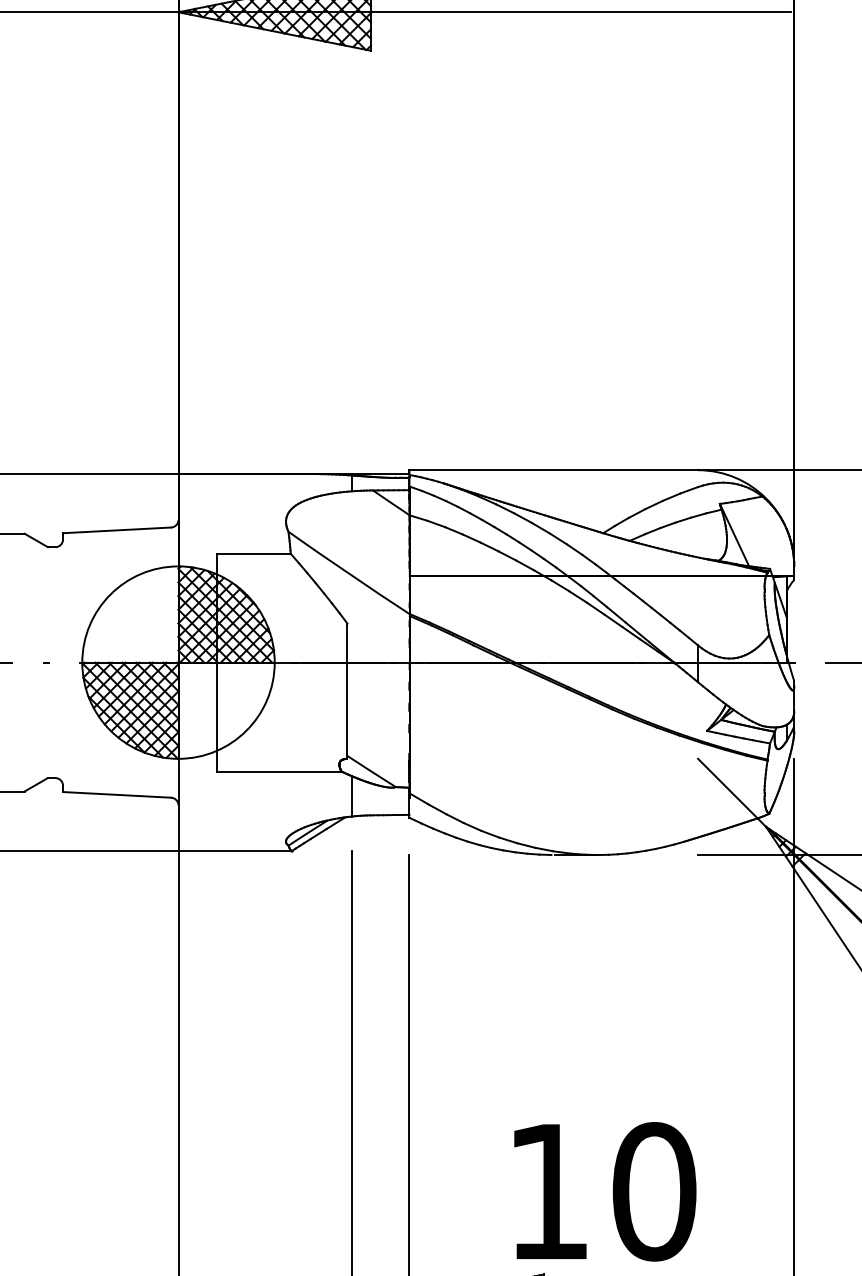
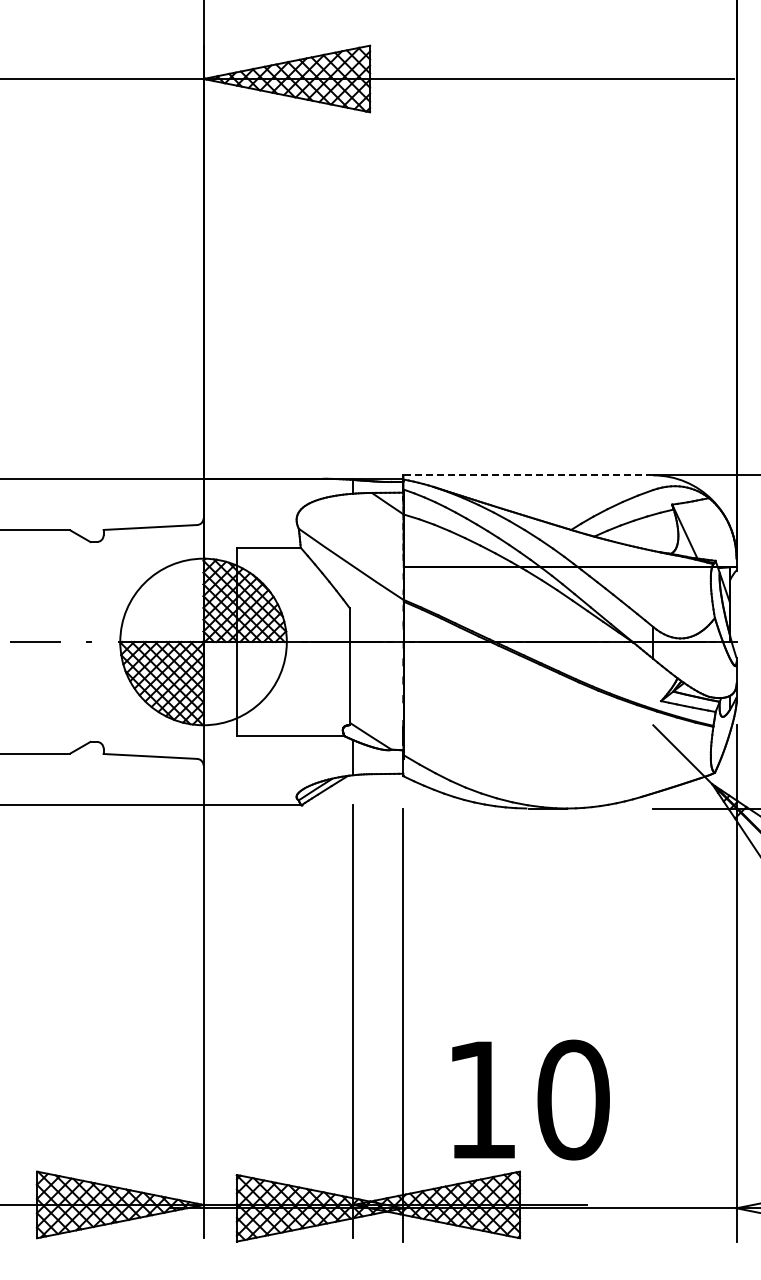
line: (553, 470) -> (528, 475), solid -> dashed
text: (604, 1191) -> (530, 1099), moved

